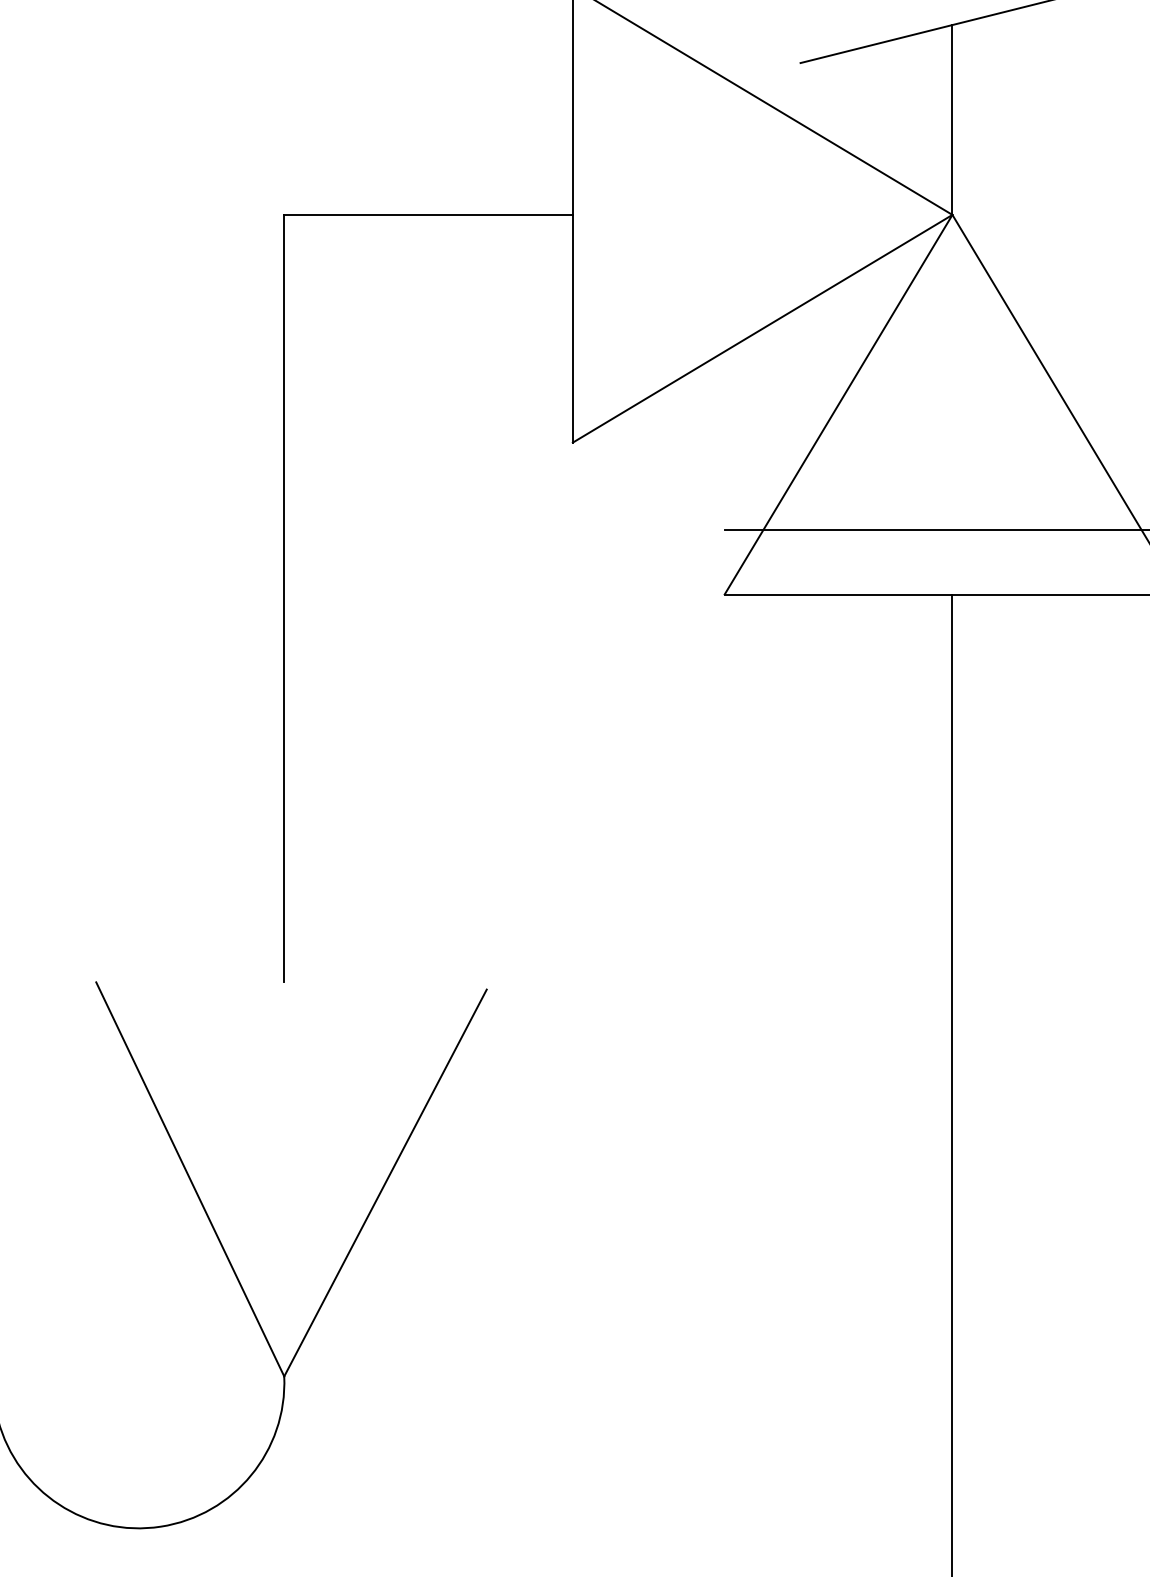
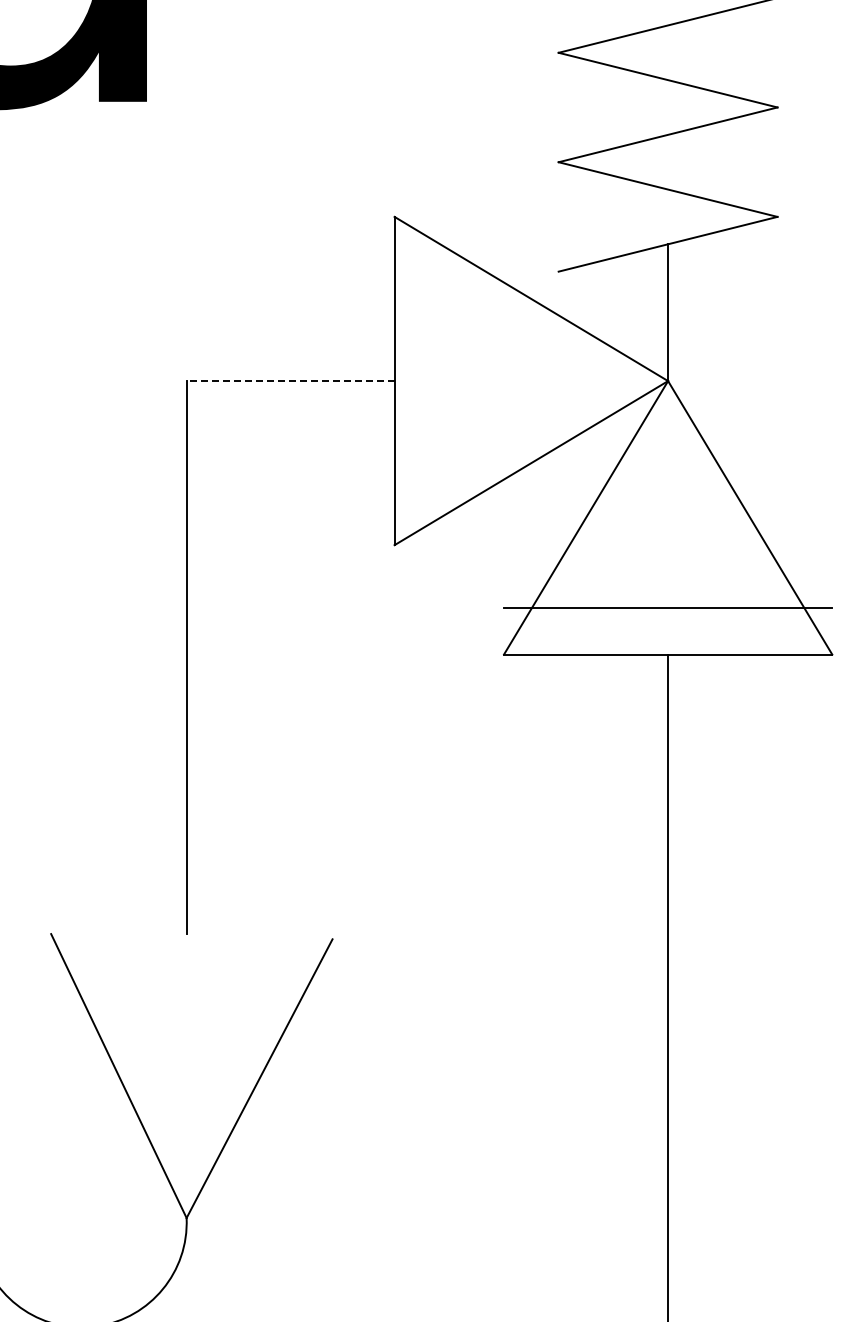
line: (428, 215) -> (290, 381), solid -> dashed

